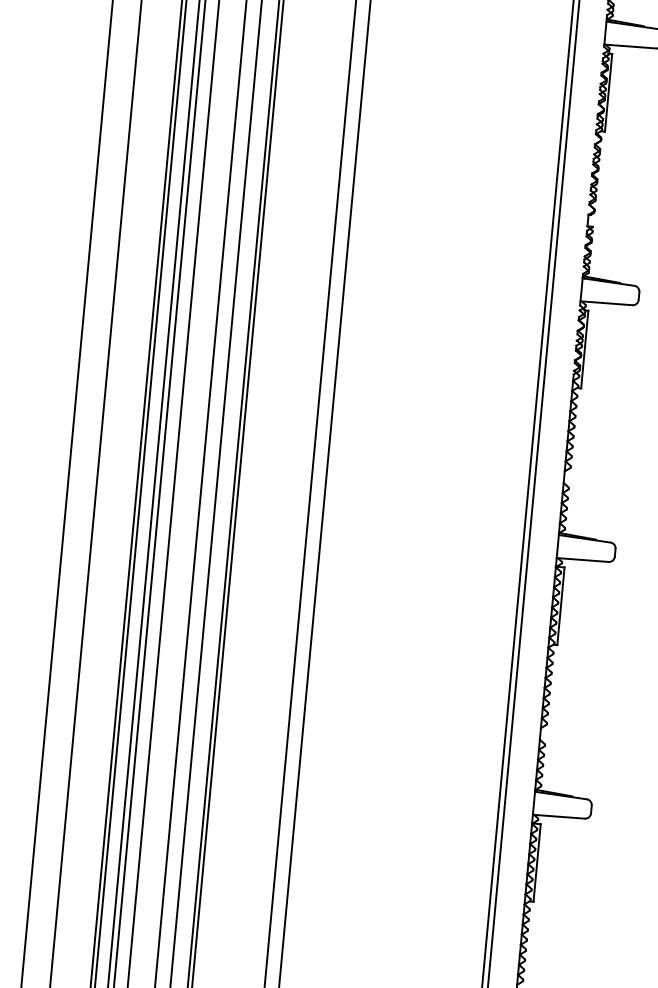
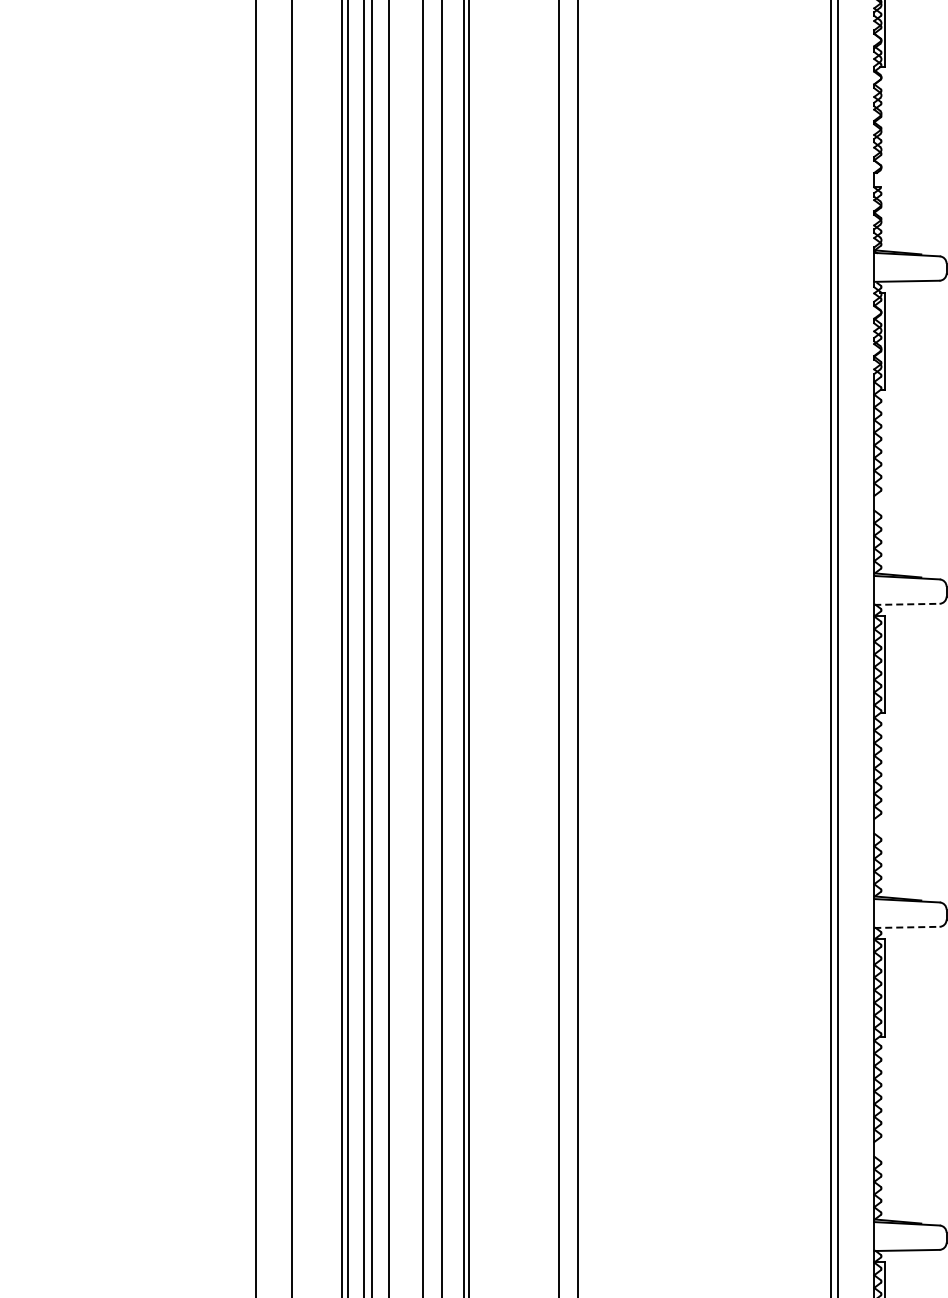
line: (582, 560) -> (906, 604), solid -> dashed
line: (558, 816) -> (906, 927), solid -> dashed

